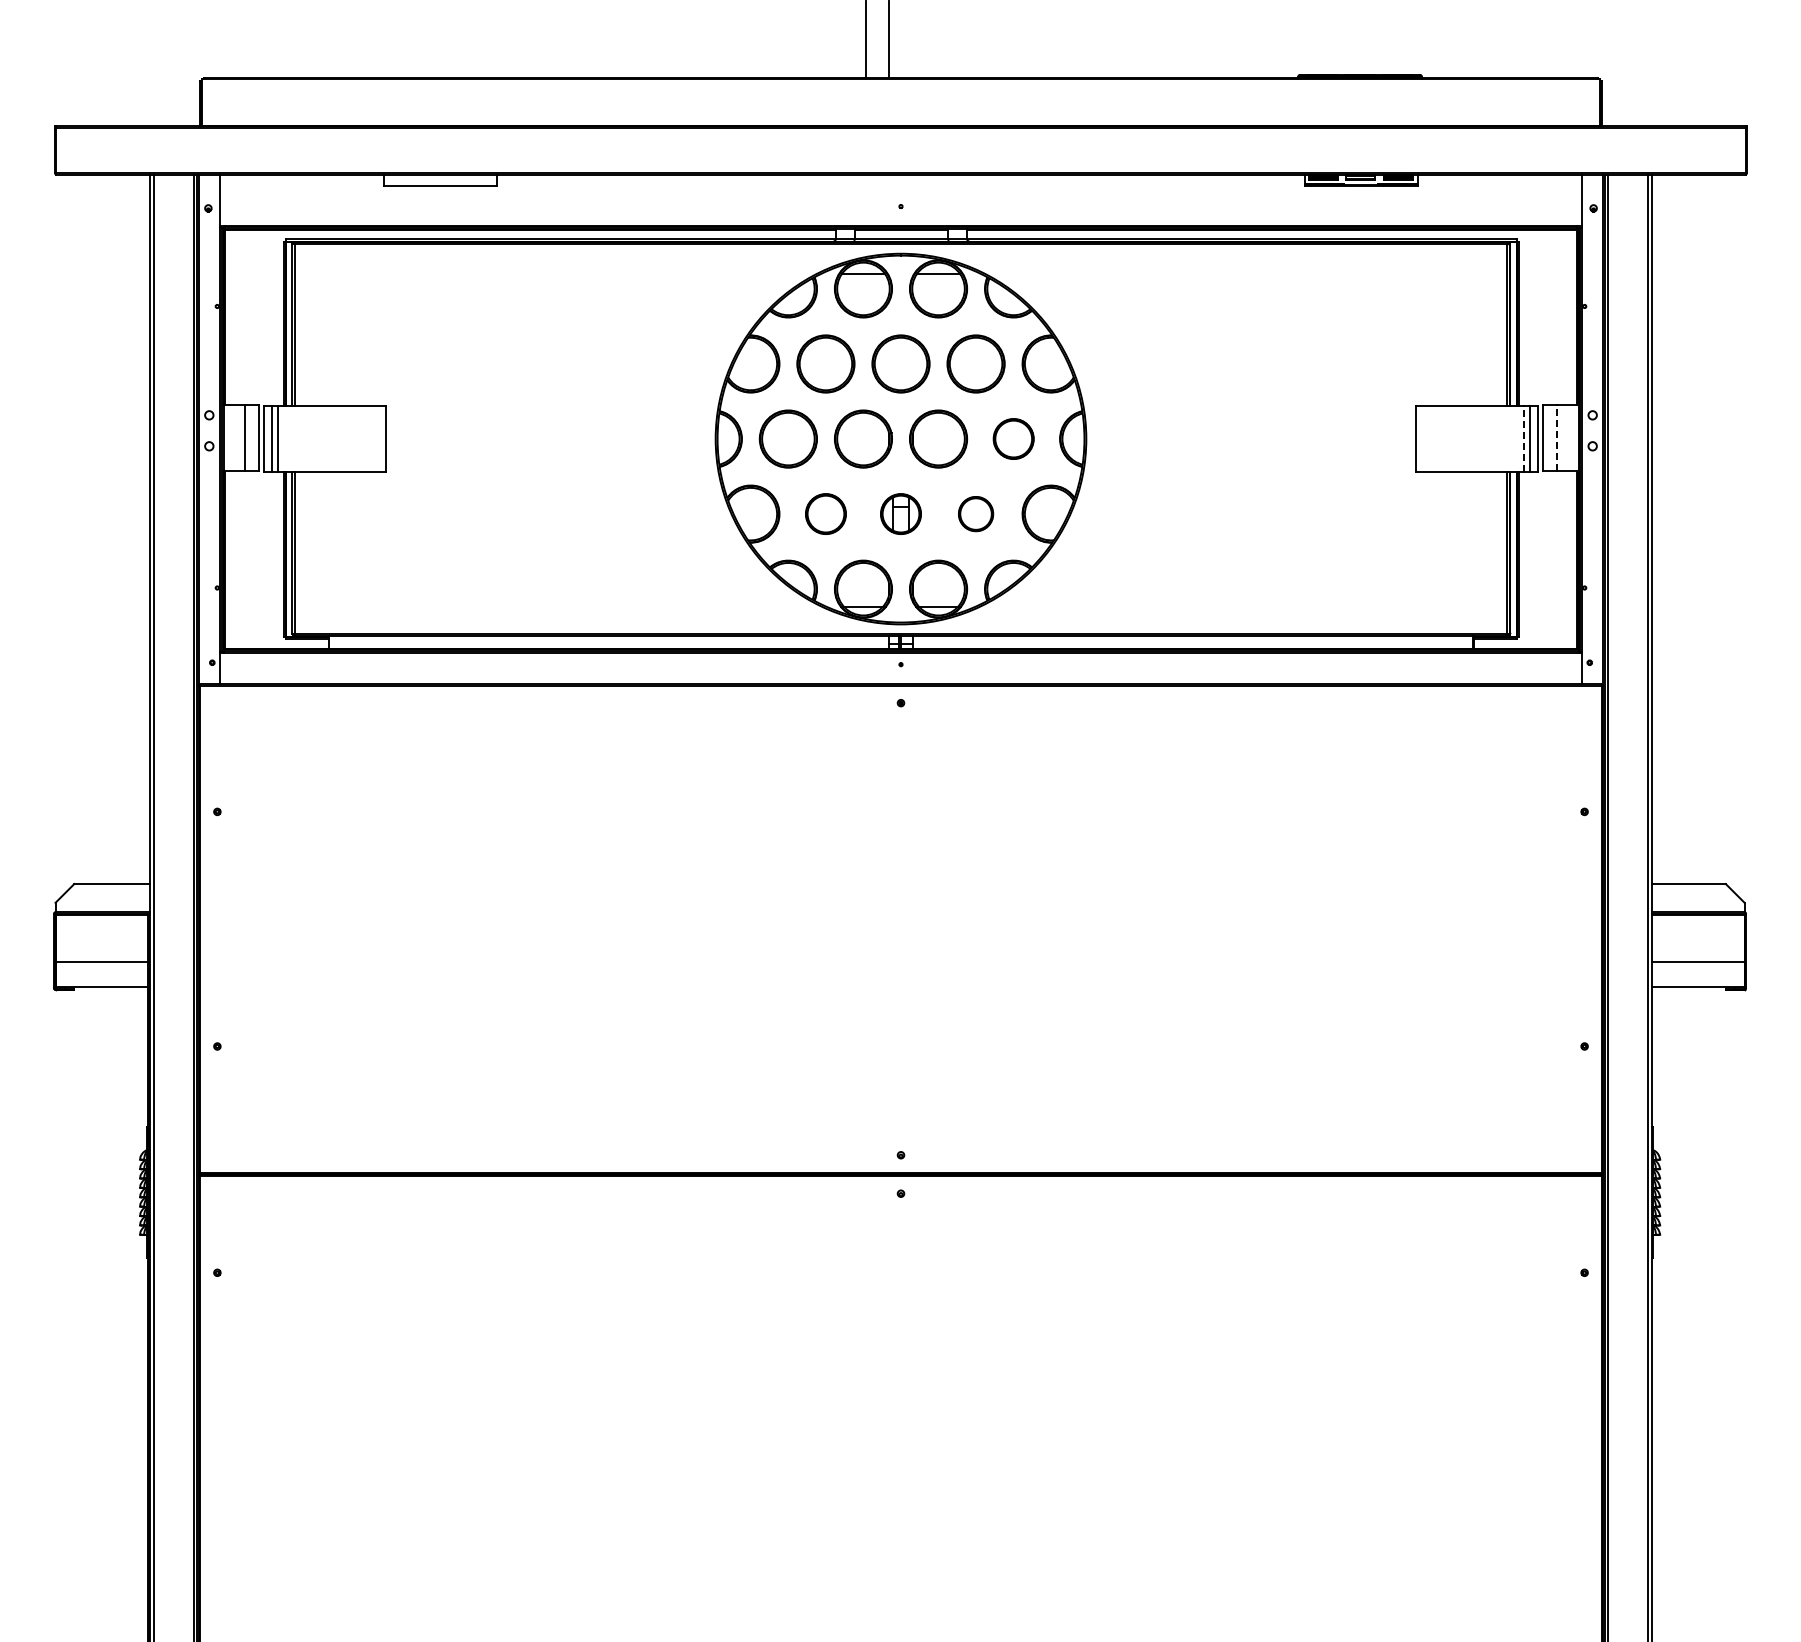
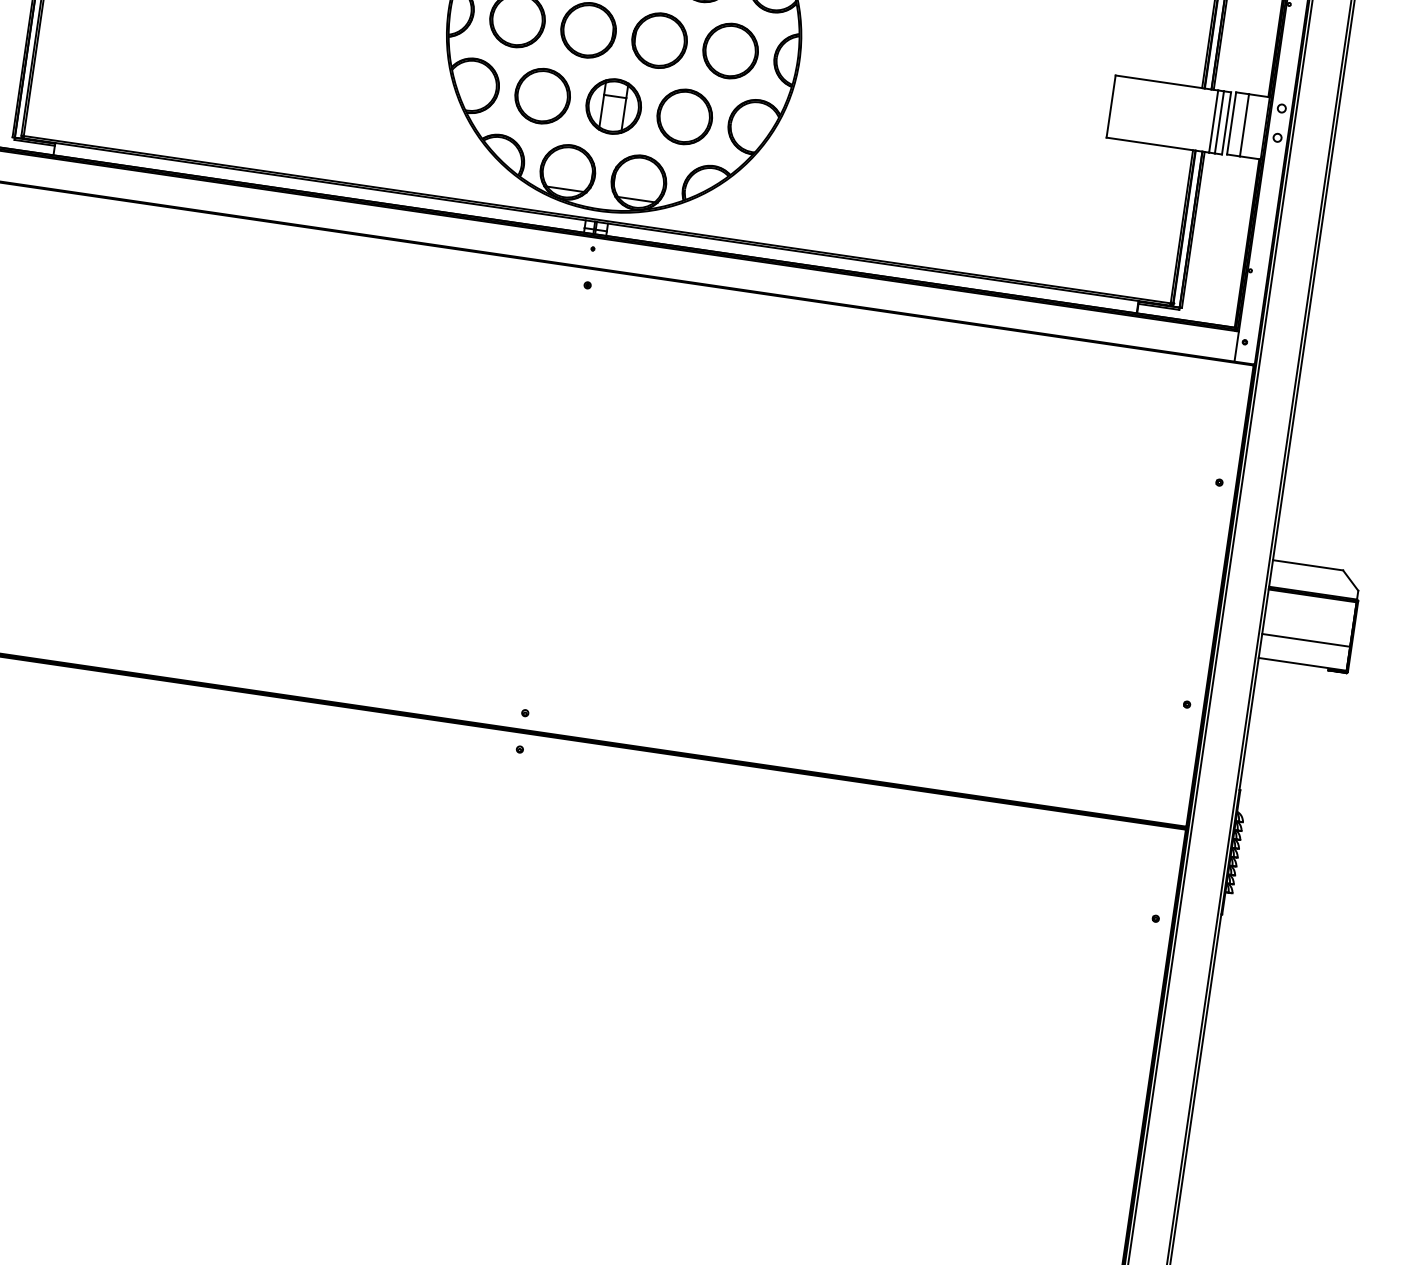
part: (1013, 438) -> (730, 50), size x1.43
line: (1556, 438) -> (1244, 125), dashed -> solid
line: (1524, 439) -> (1213, 121), dashed -> solid
part: (825, 513) -> (542, 95), size x1.43
part: (900, 513) -> (613, 105), size x1.43
part: (975, 513) -> (684, 116), size x1.67

